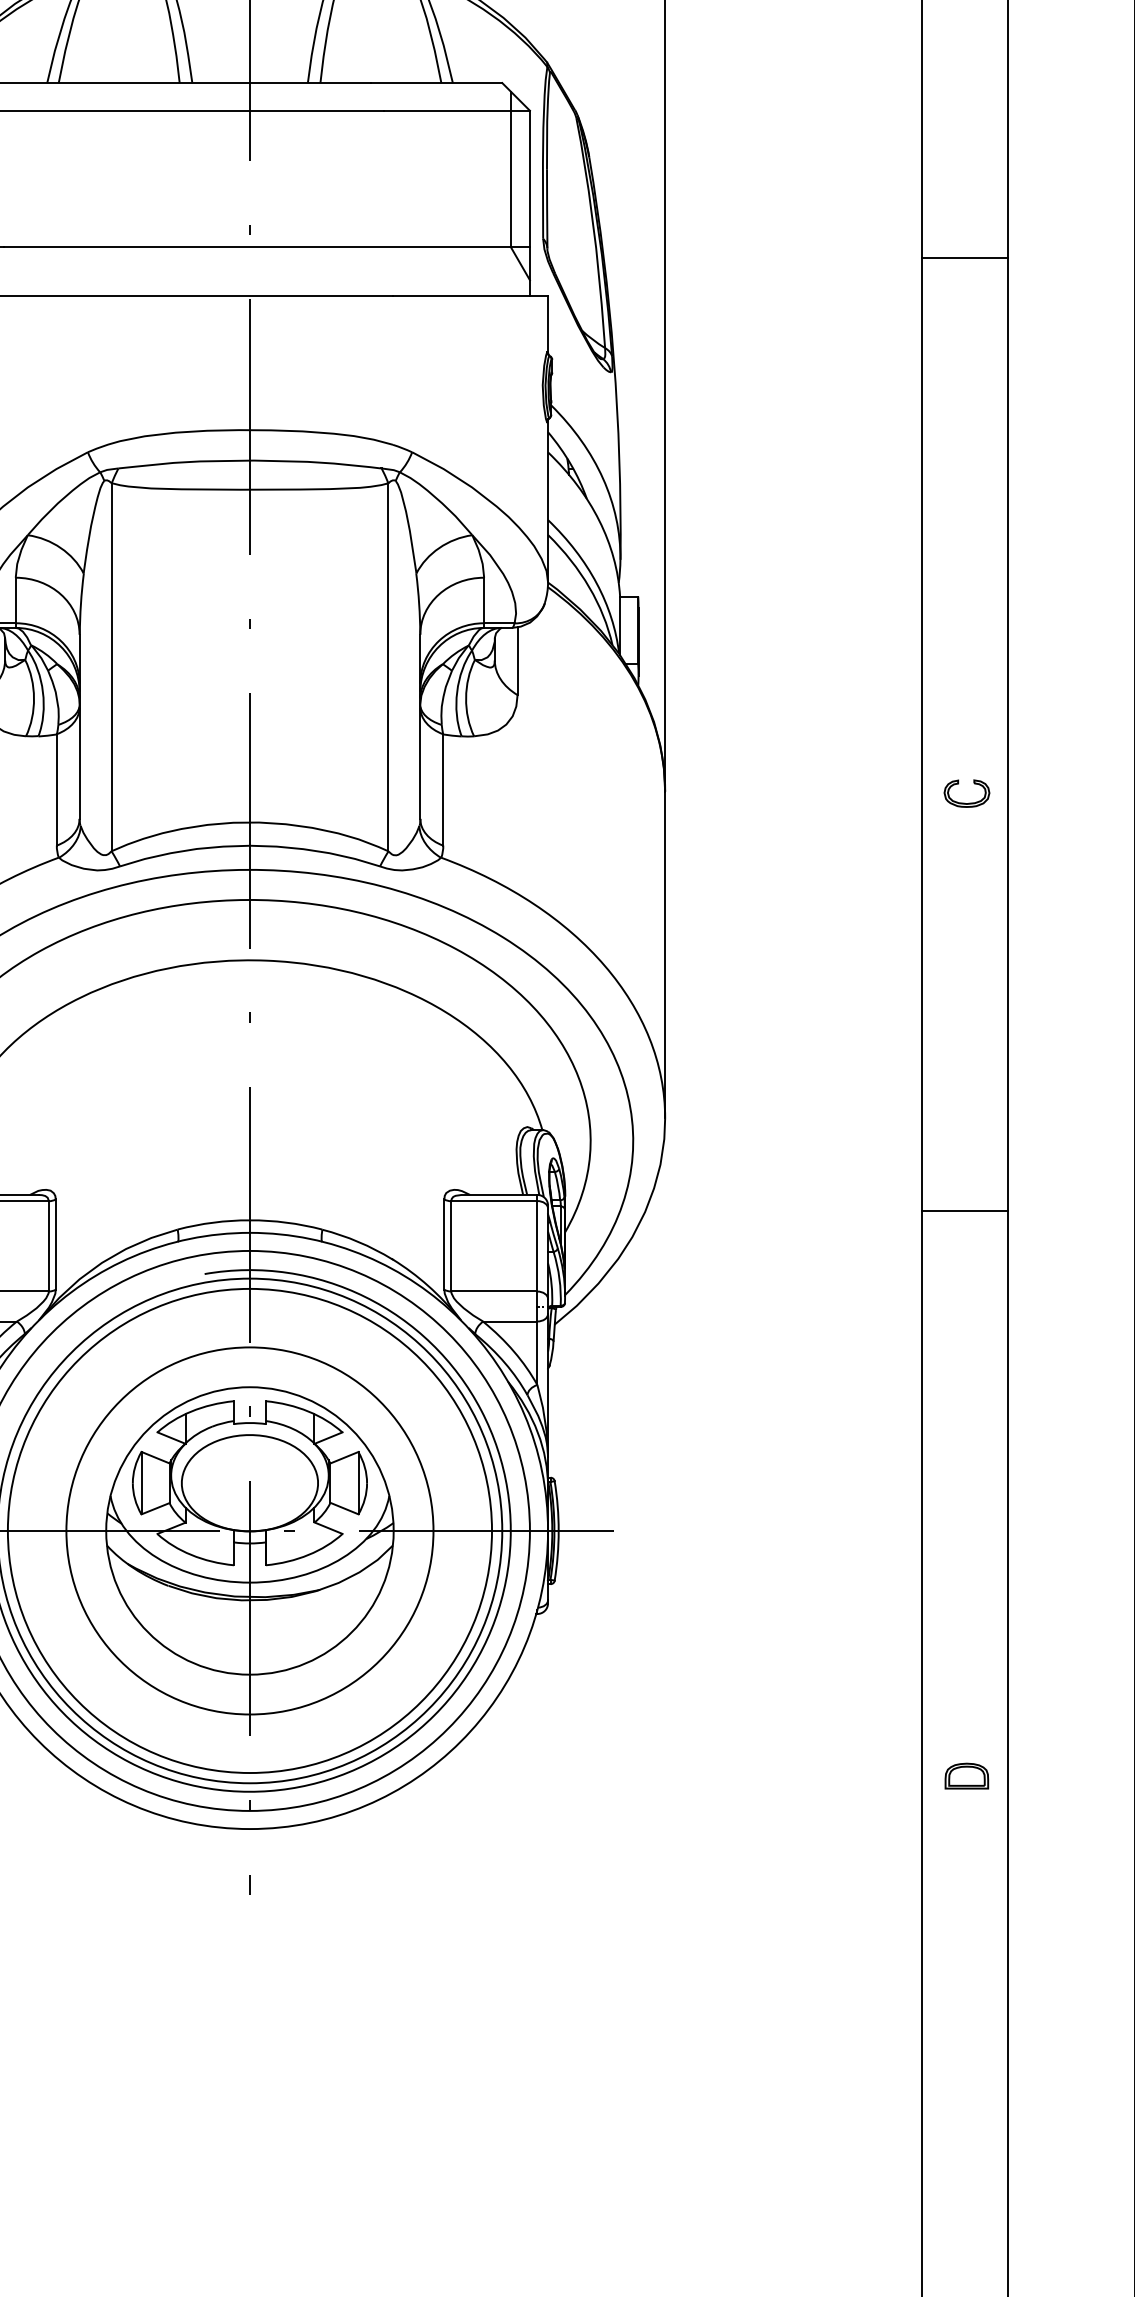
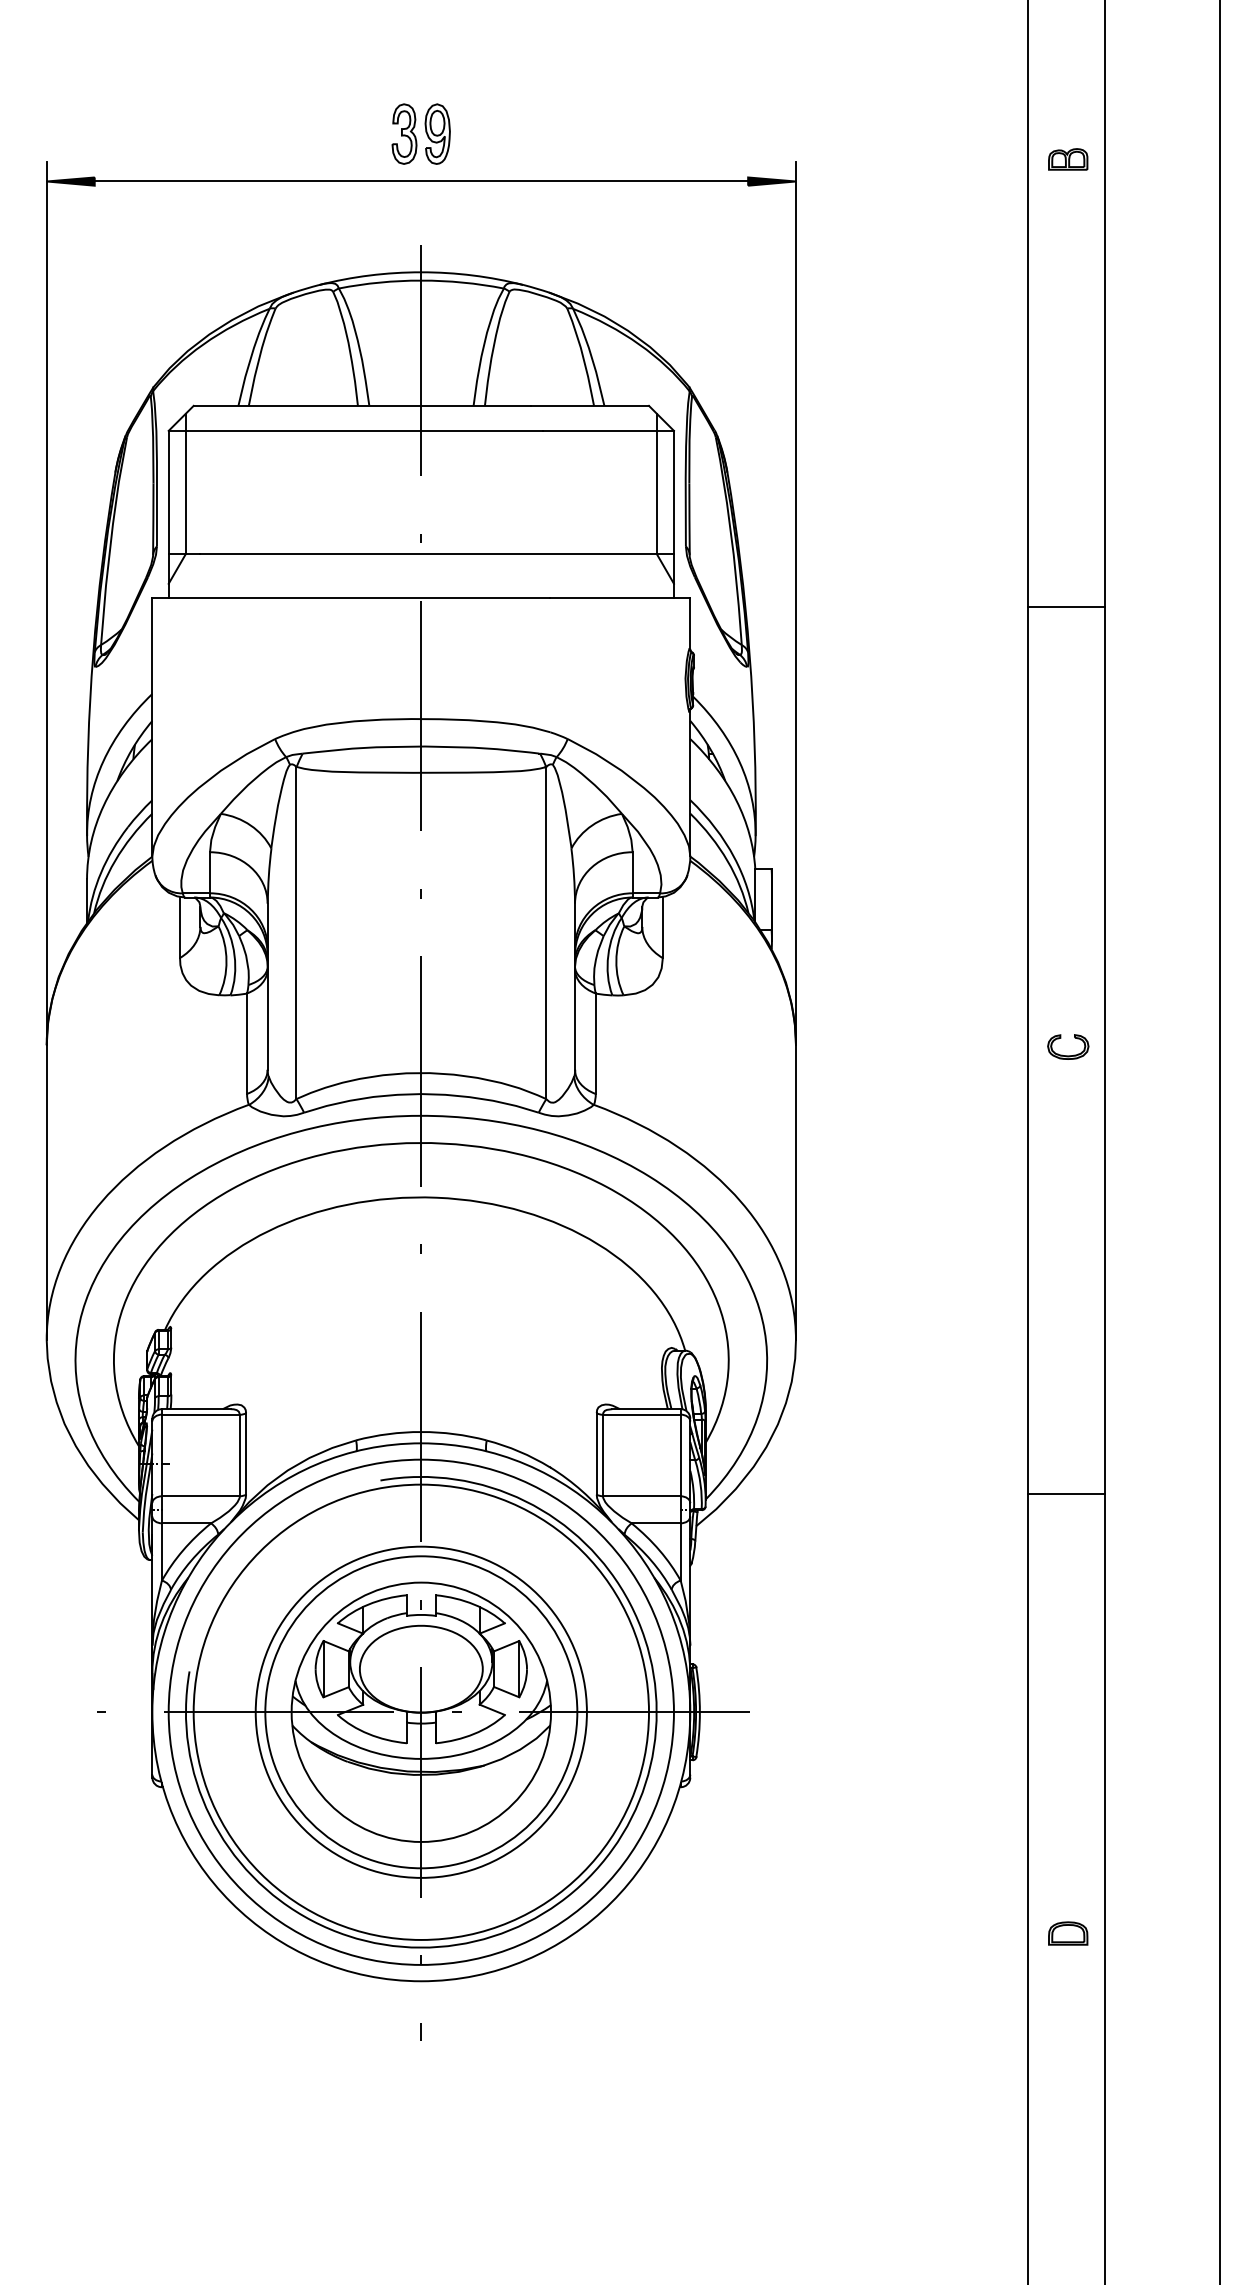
line: (964, 257) -> (1066, 606), moved
line: (964, 1210) -> (1066, 1493), moved
circle: (250, 1531) -> (421, 1712), size x0.71

